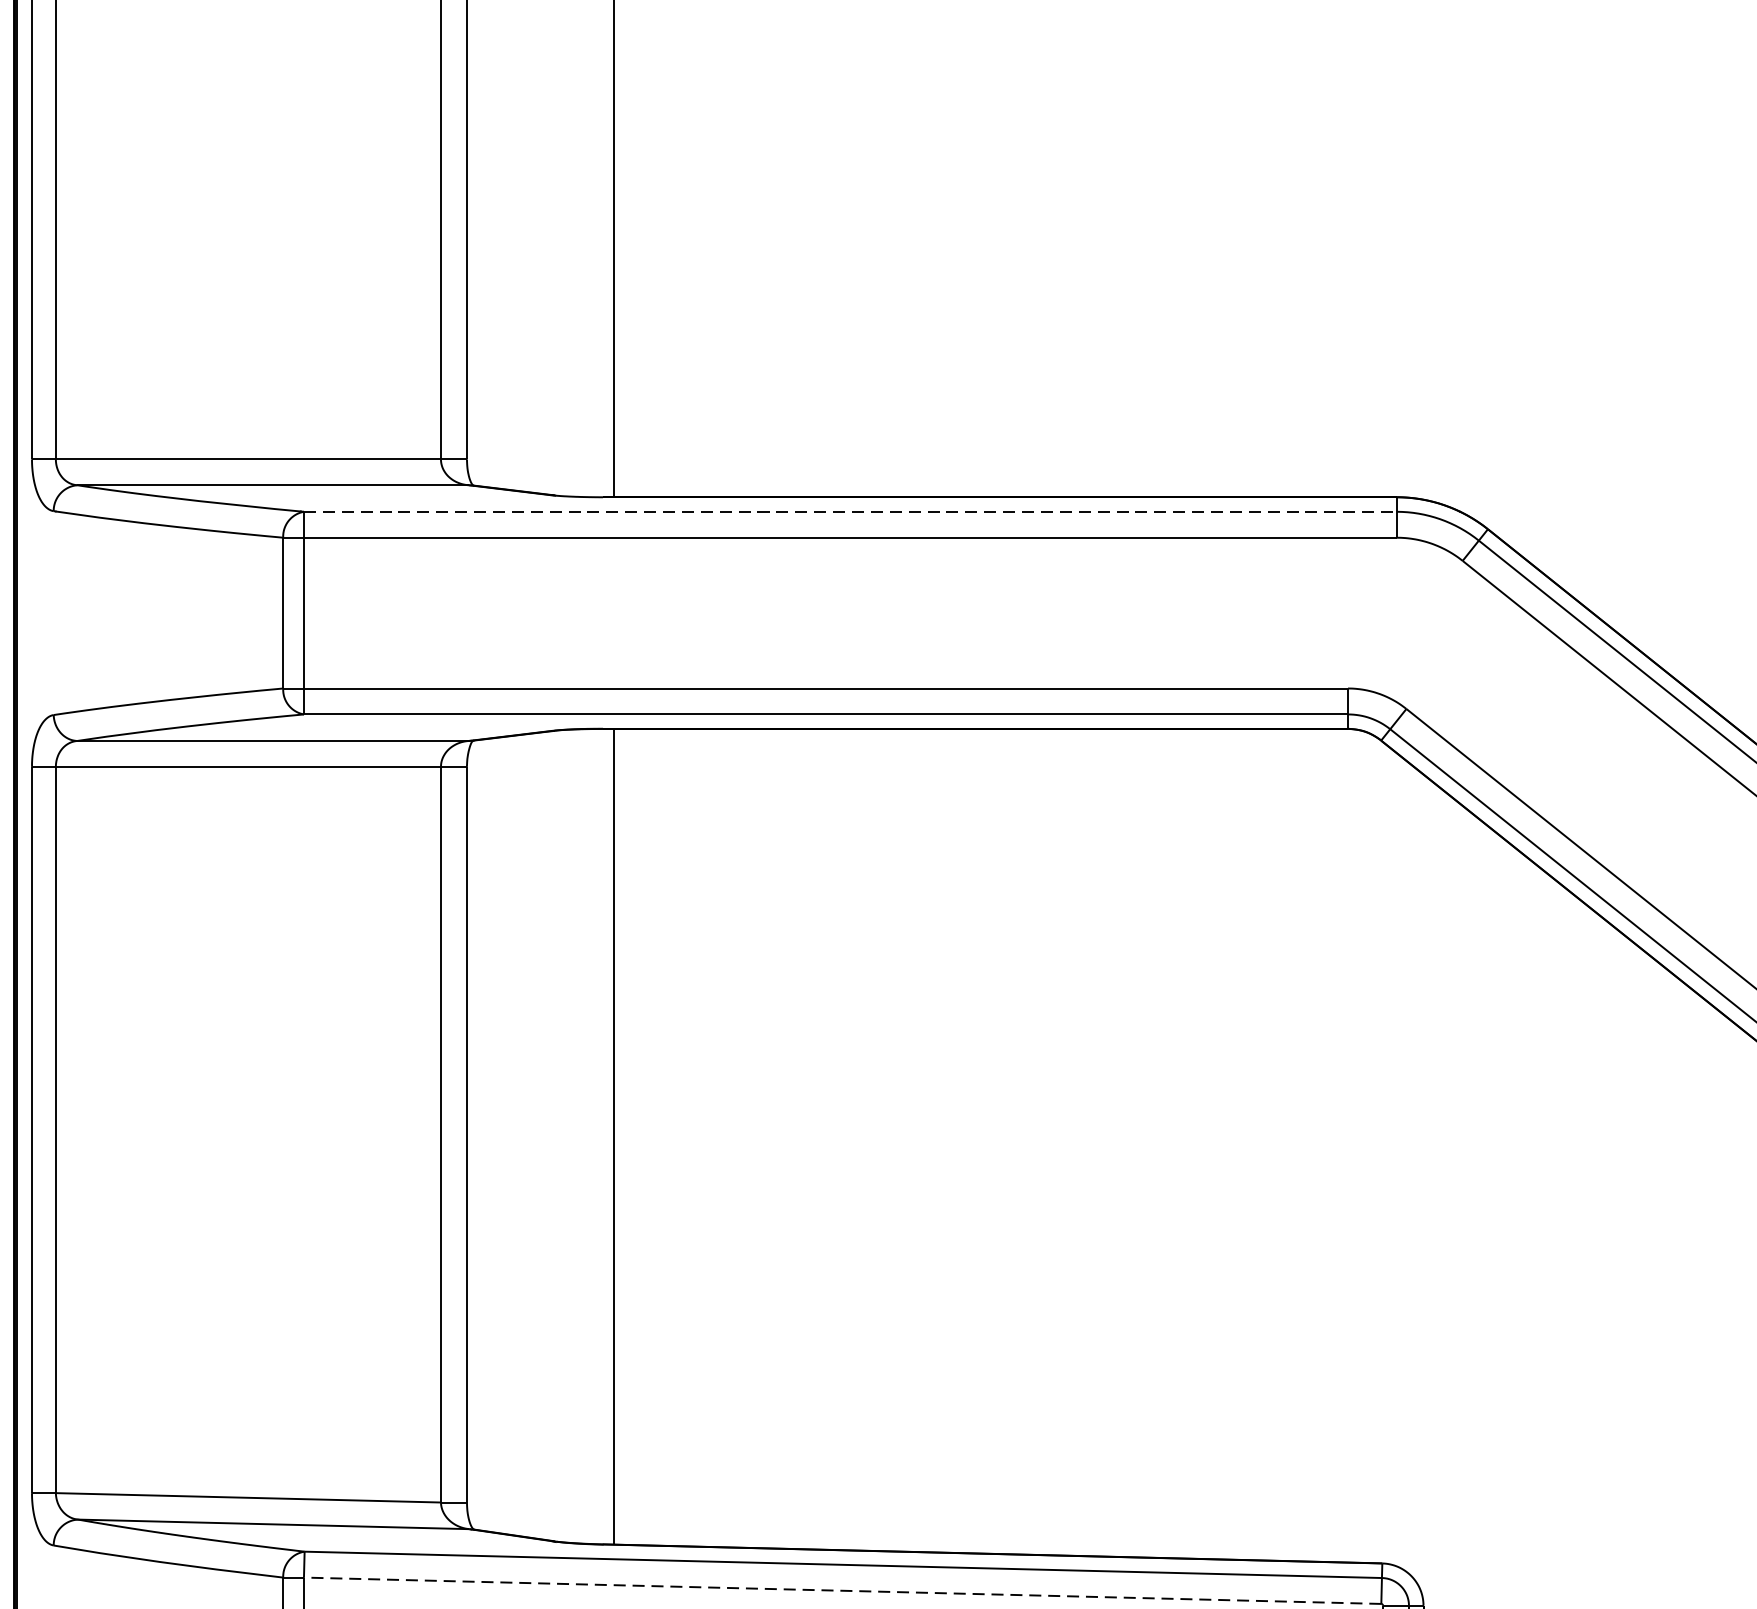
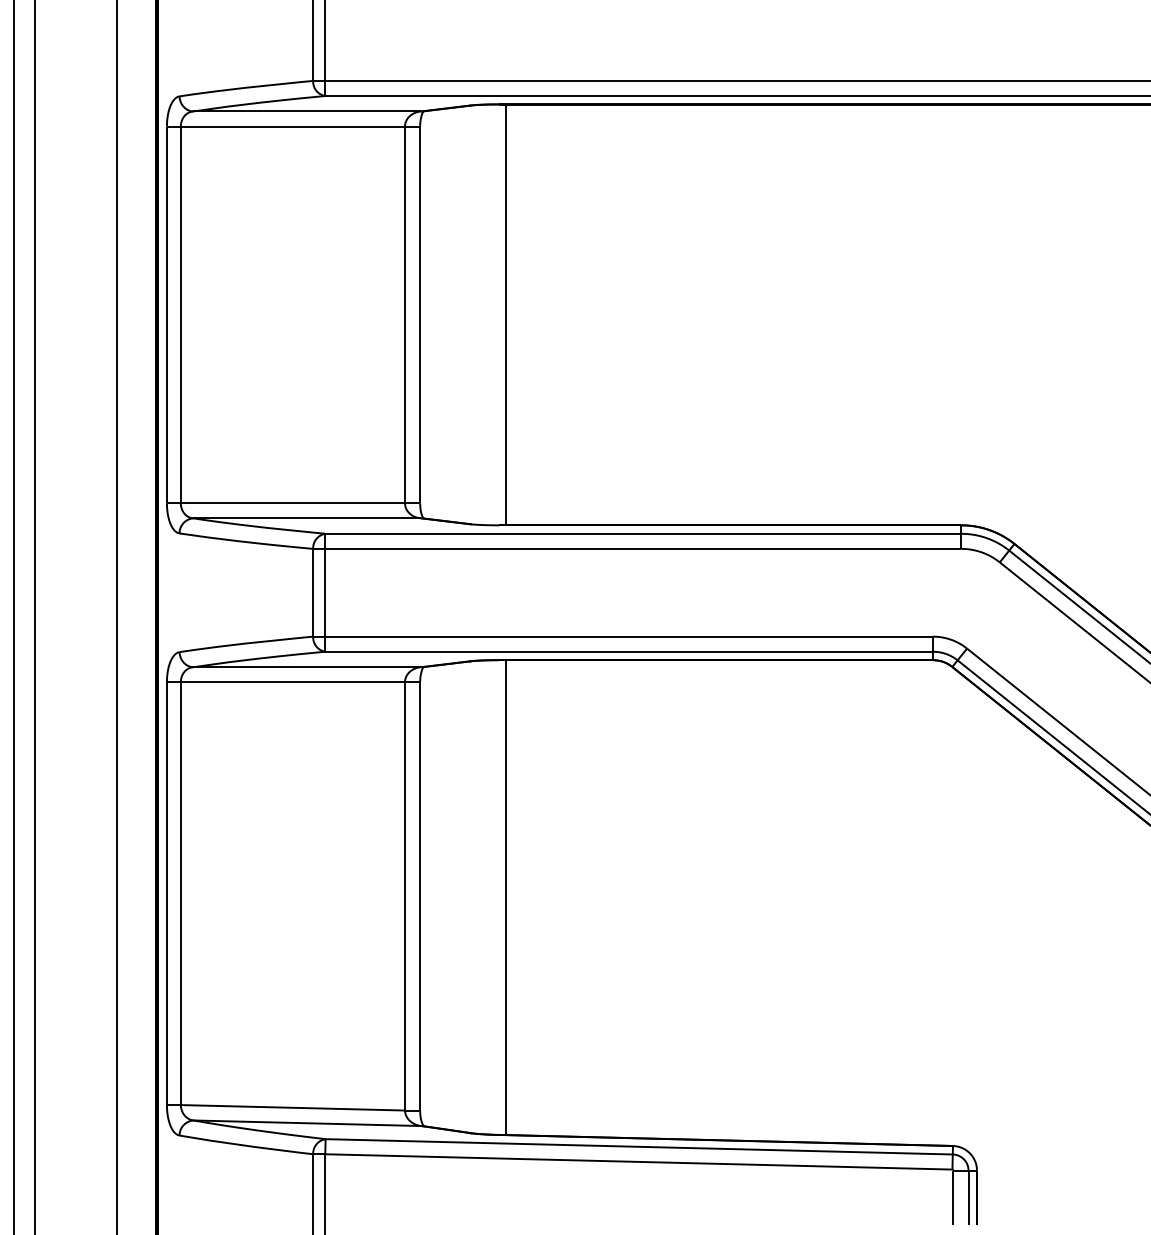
line: (850, 511) -> (643, 533), dashed -> solid
line: (842, 1590) -> (638, 1161), dashed -> solid

